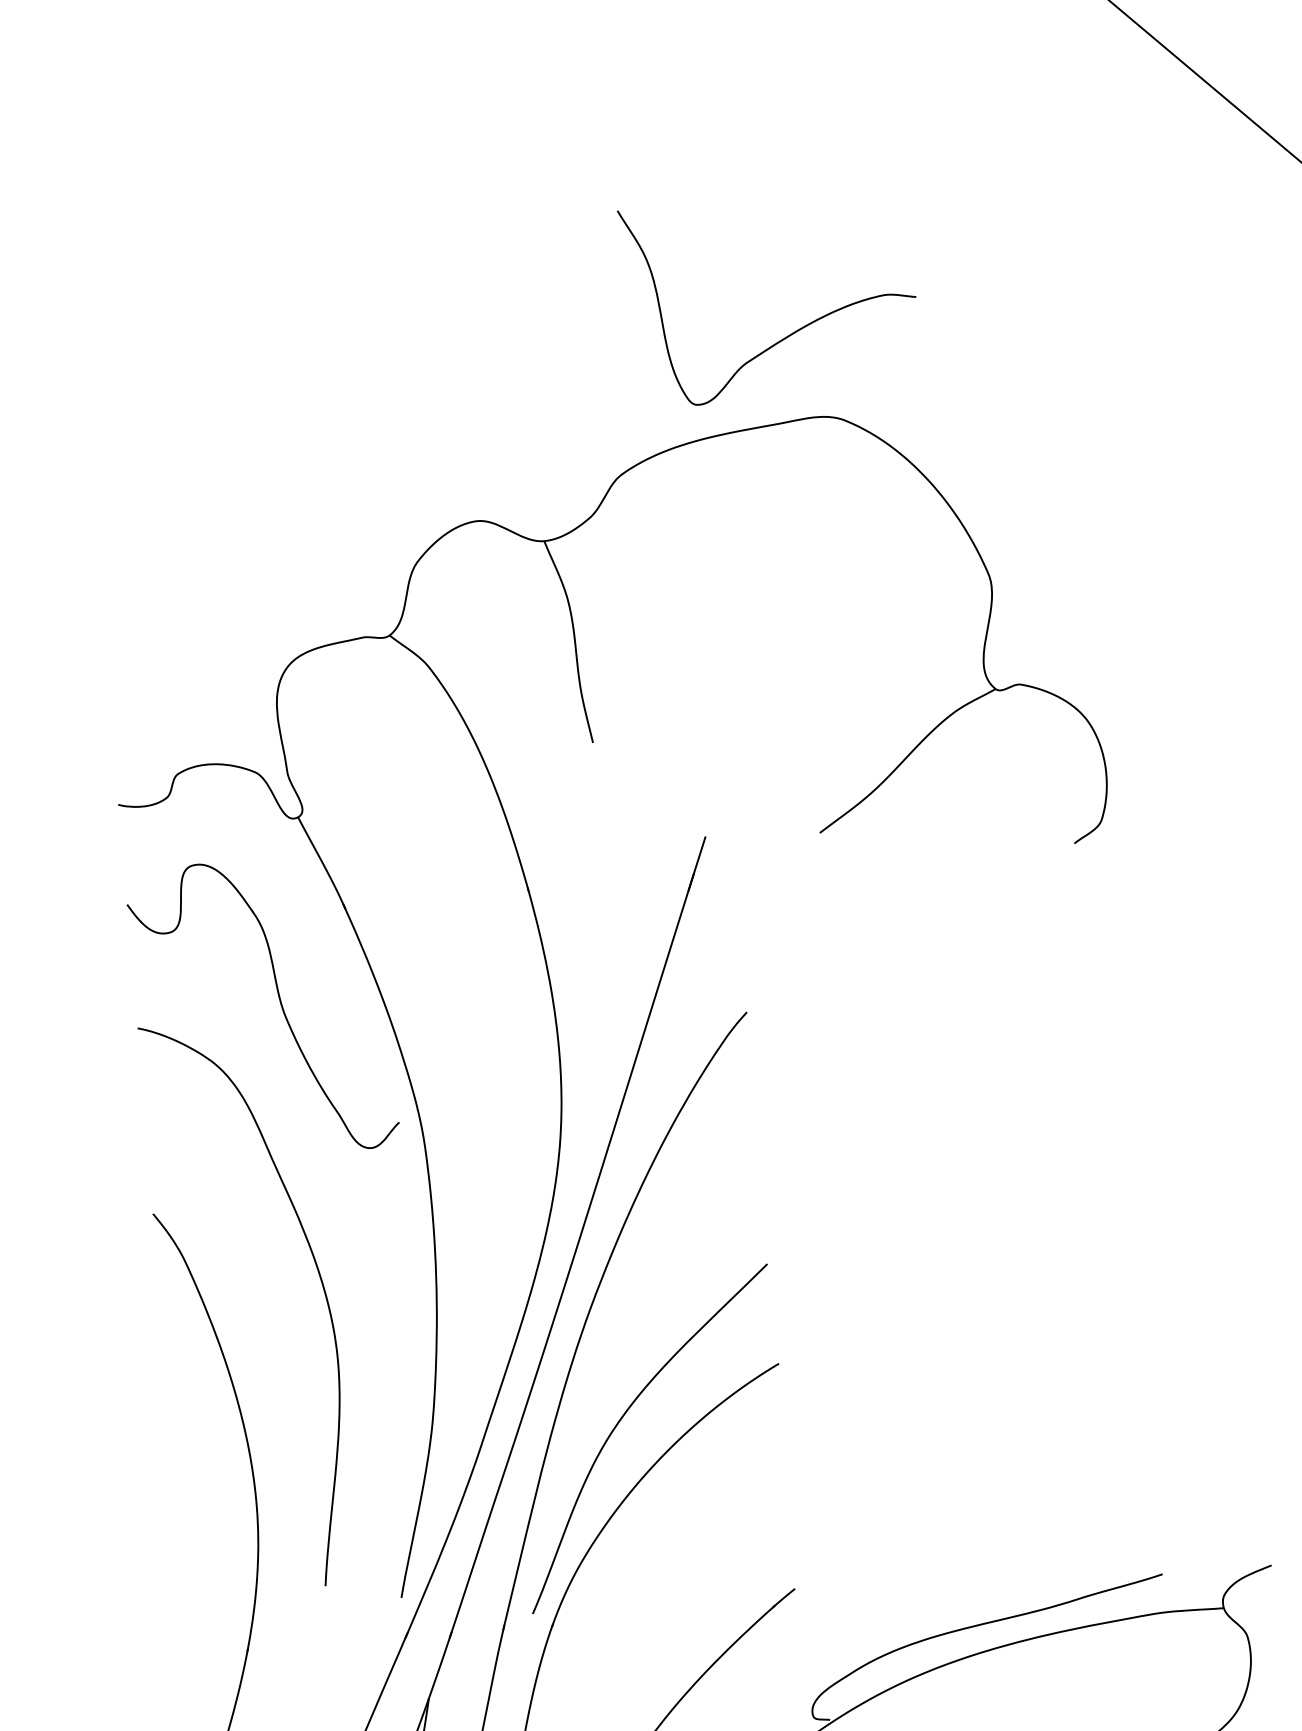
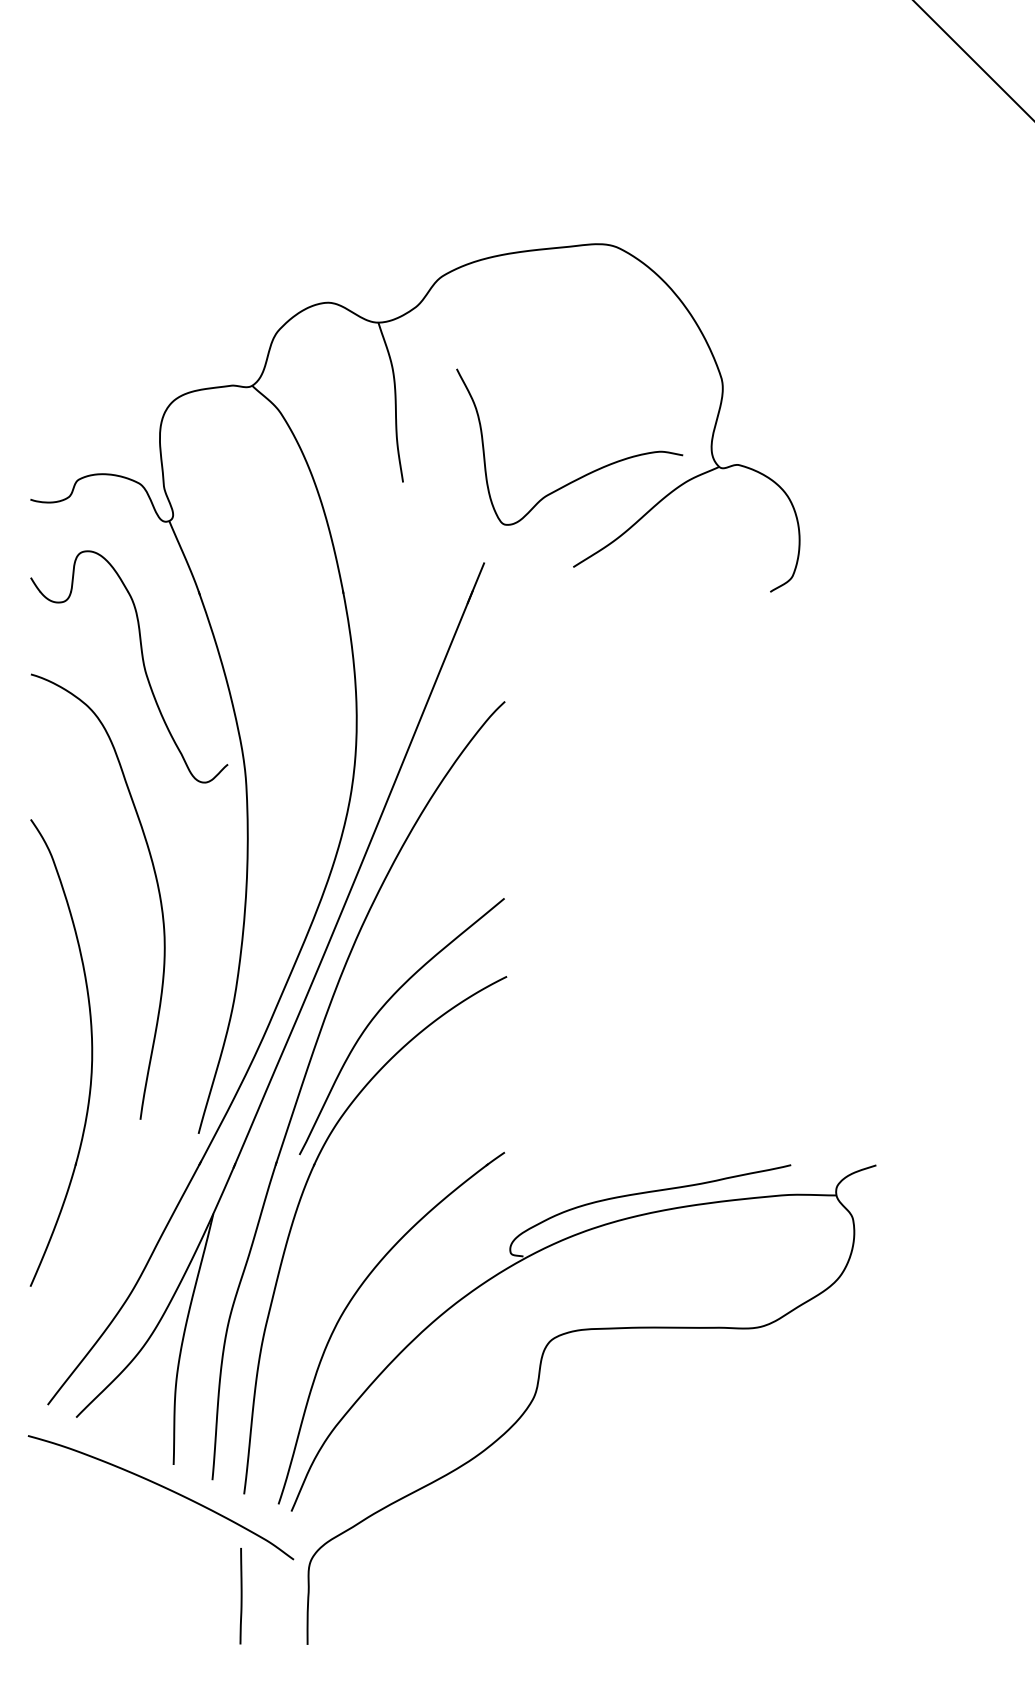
curve: (790, 333) -> (583, 475), moved

